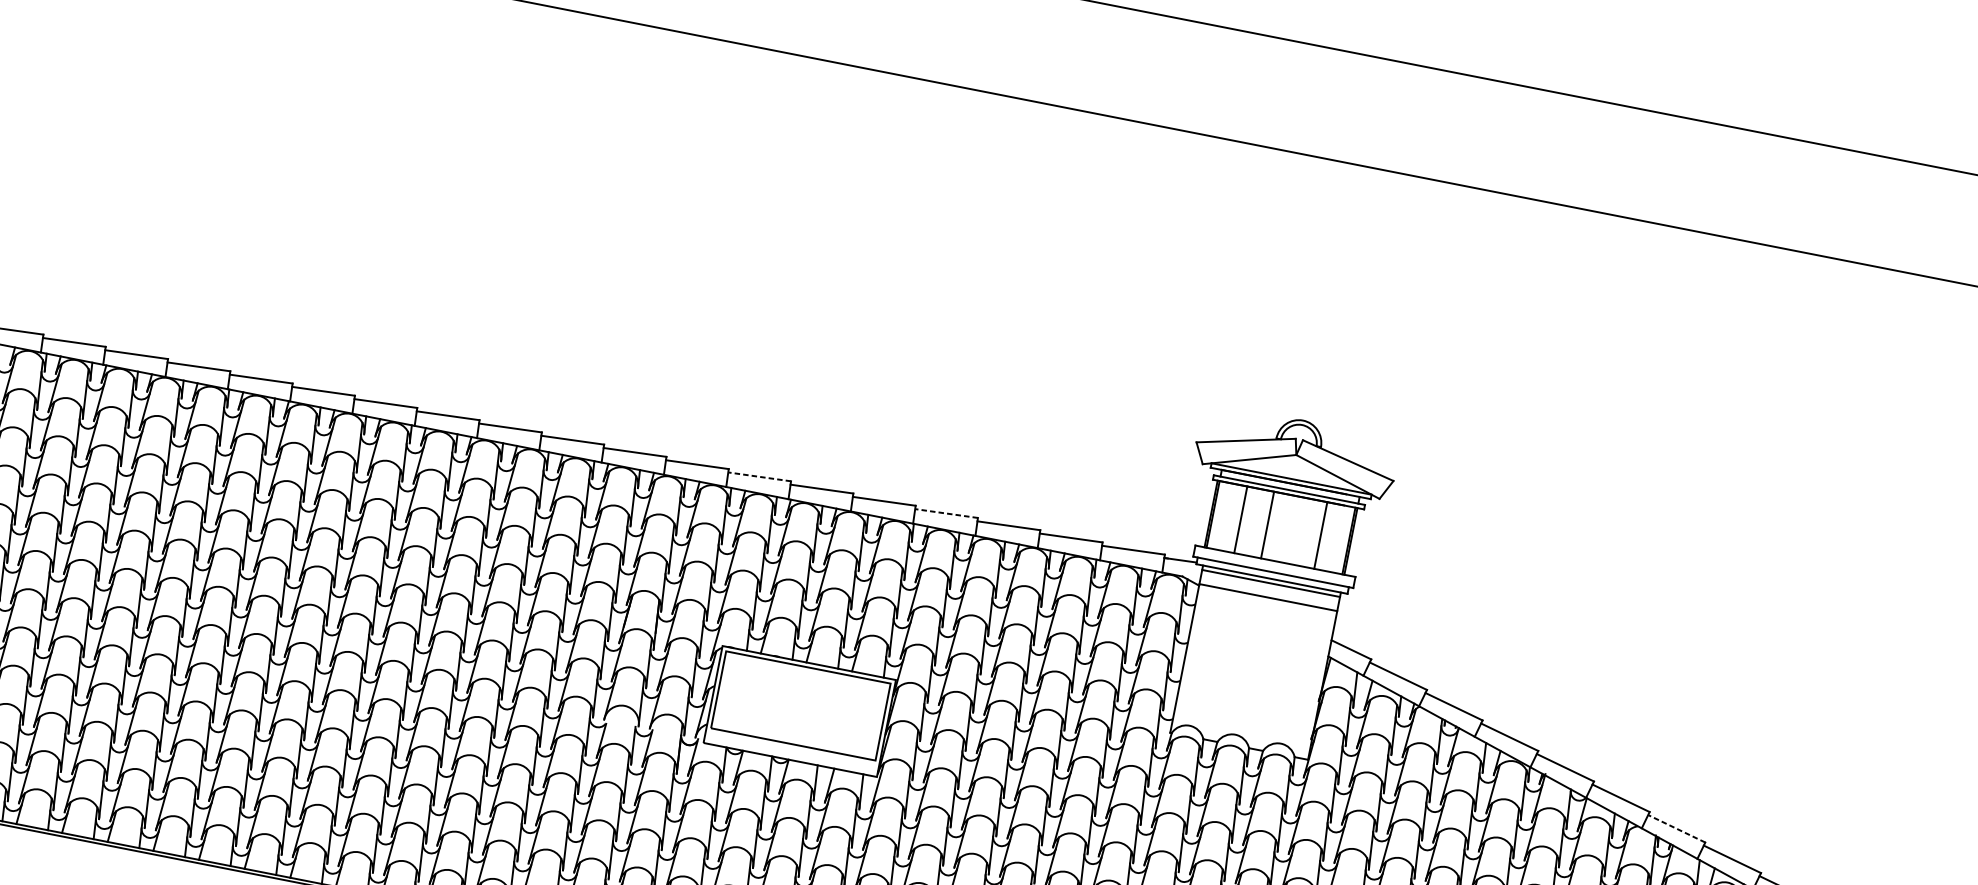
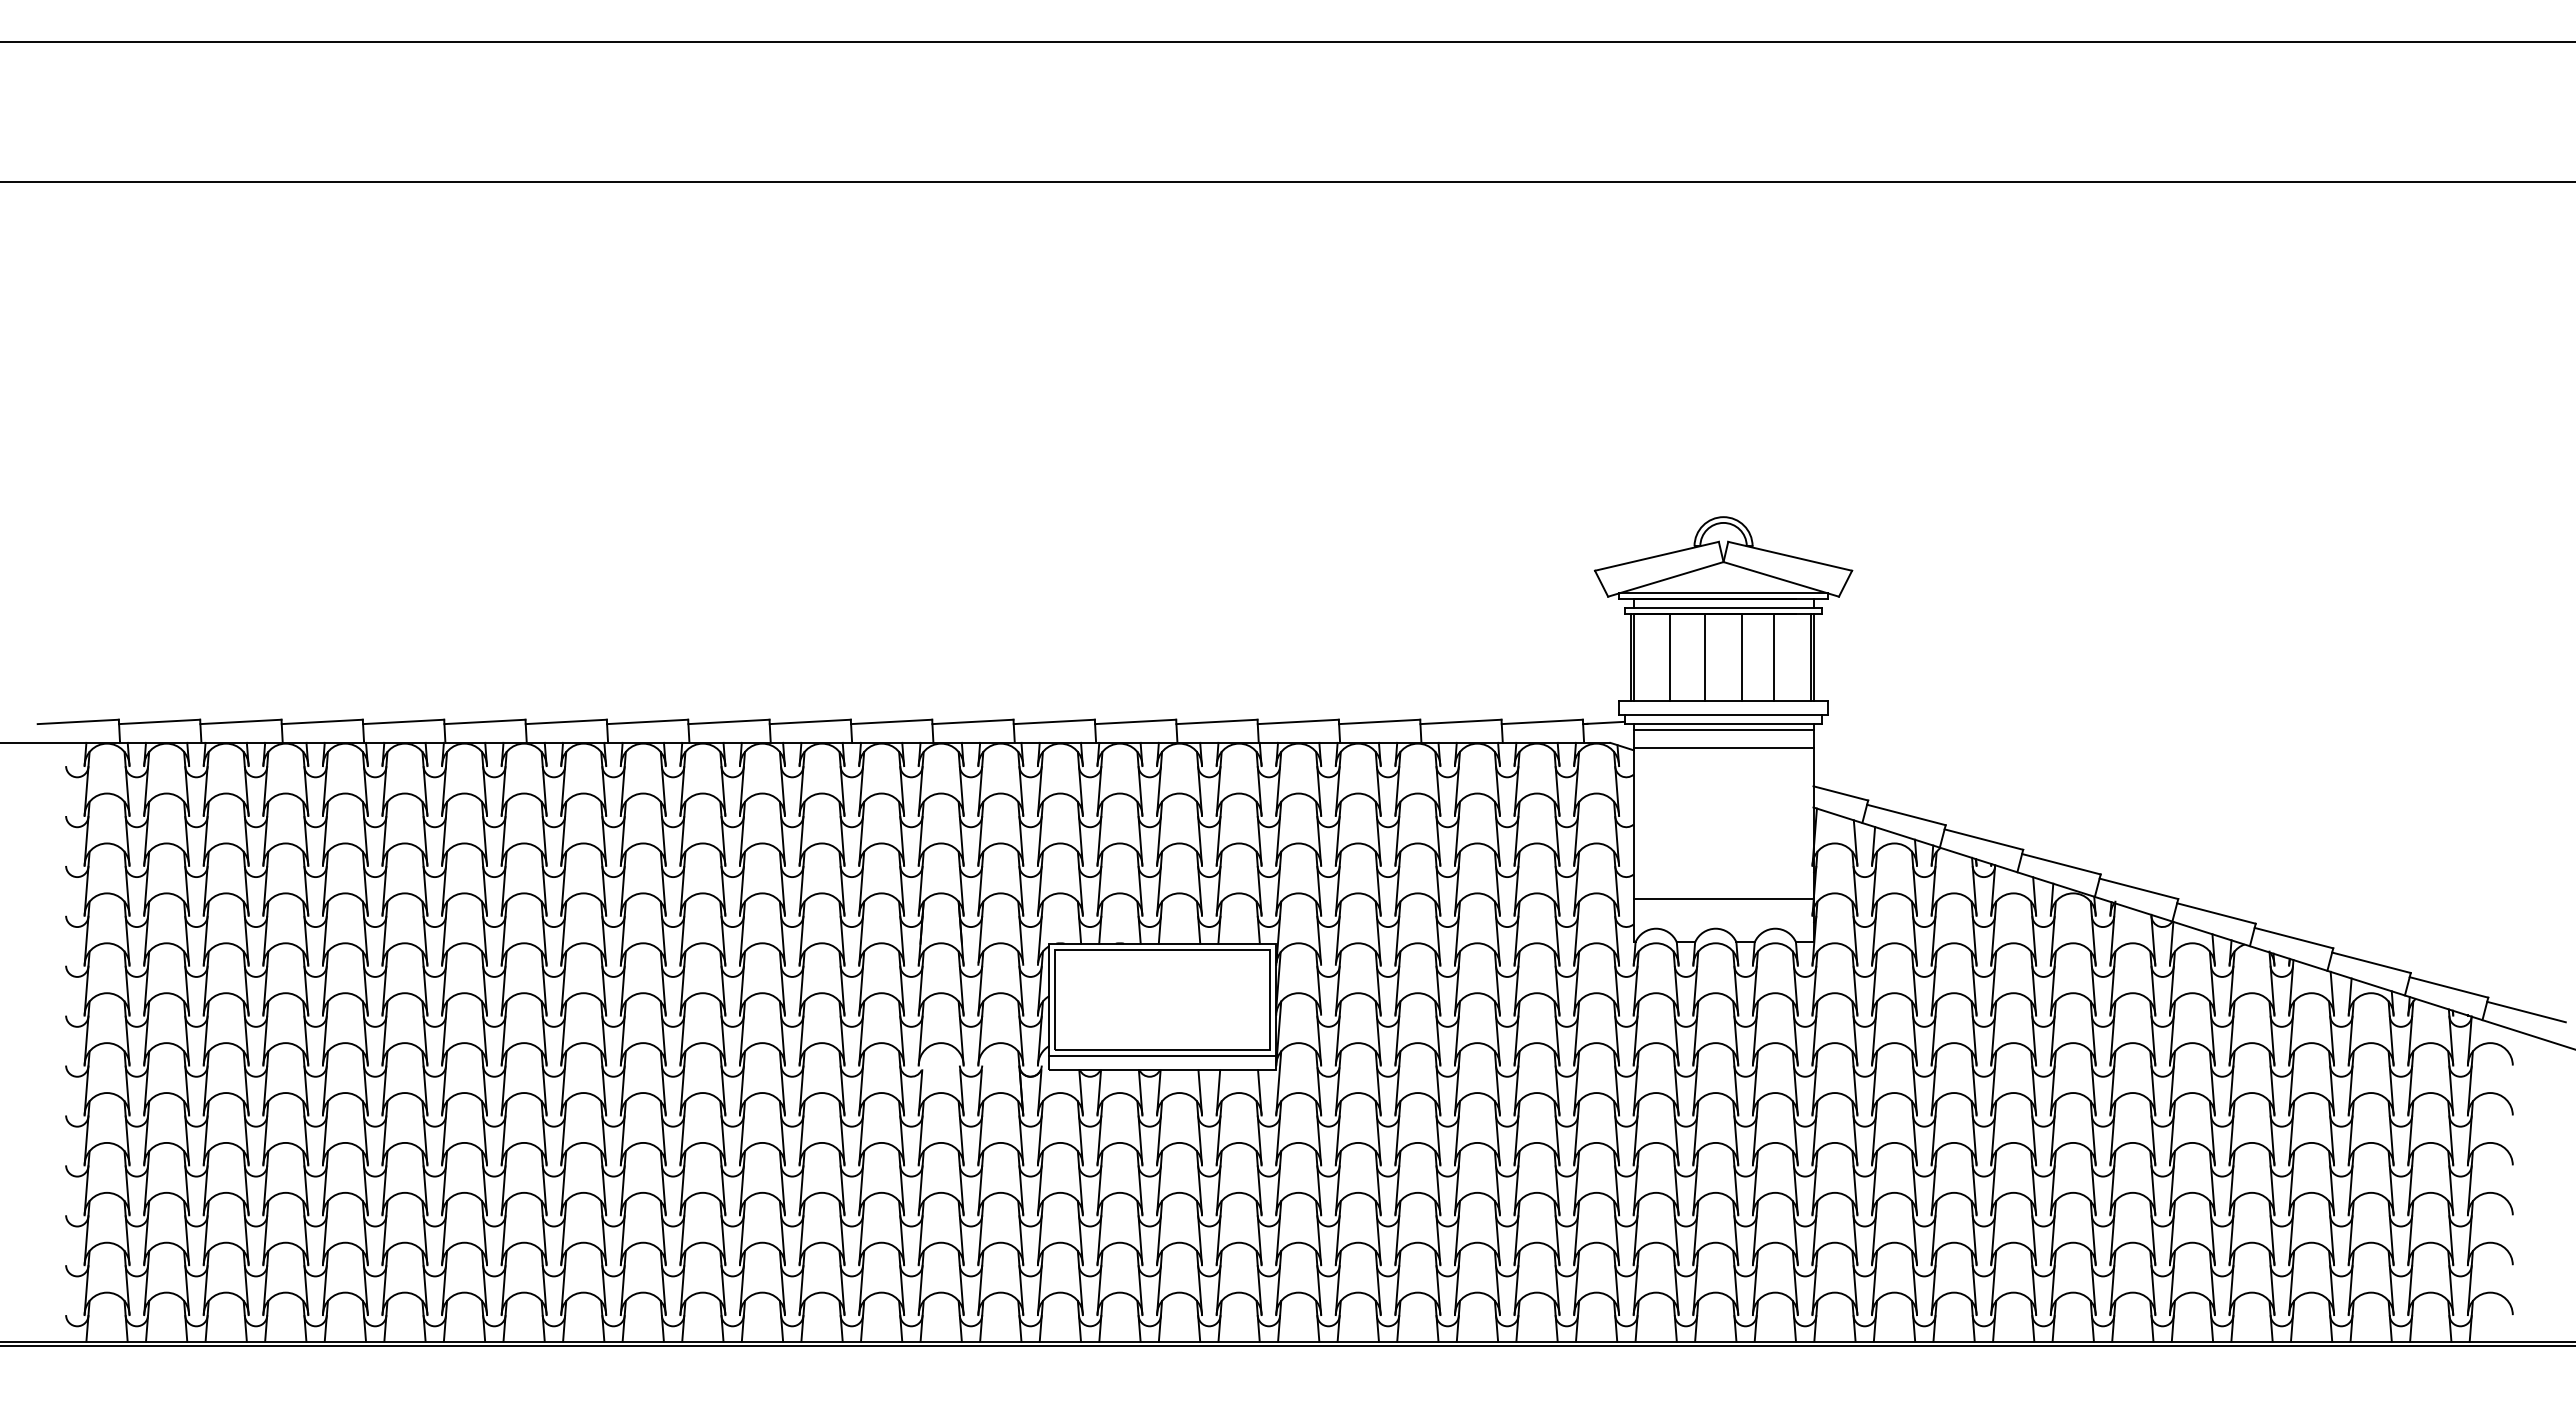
line: (759, 476) -> (1054, 721), dashed -> solid
line: (946, 513) -> (1298, 721), dashed -> solid
line: (1296, 530) -> (1742, 656), added
line: (1245, 713) -> (1723, 899), added
line: (792, 748) -> (1162, 1055), added
line: (1676, 829) -> (2293, 938), dashed -> solid

